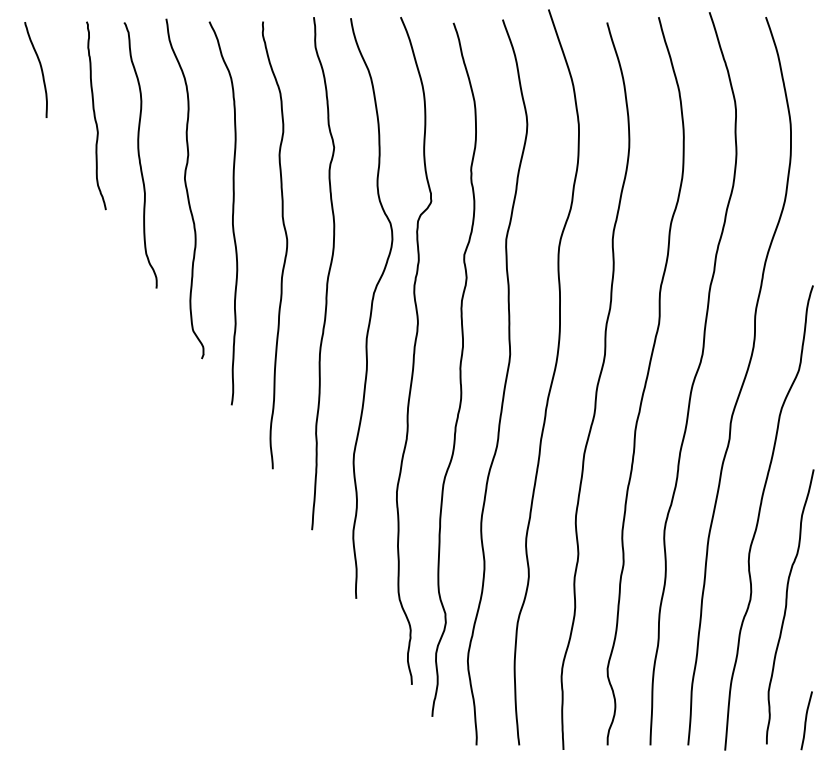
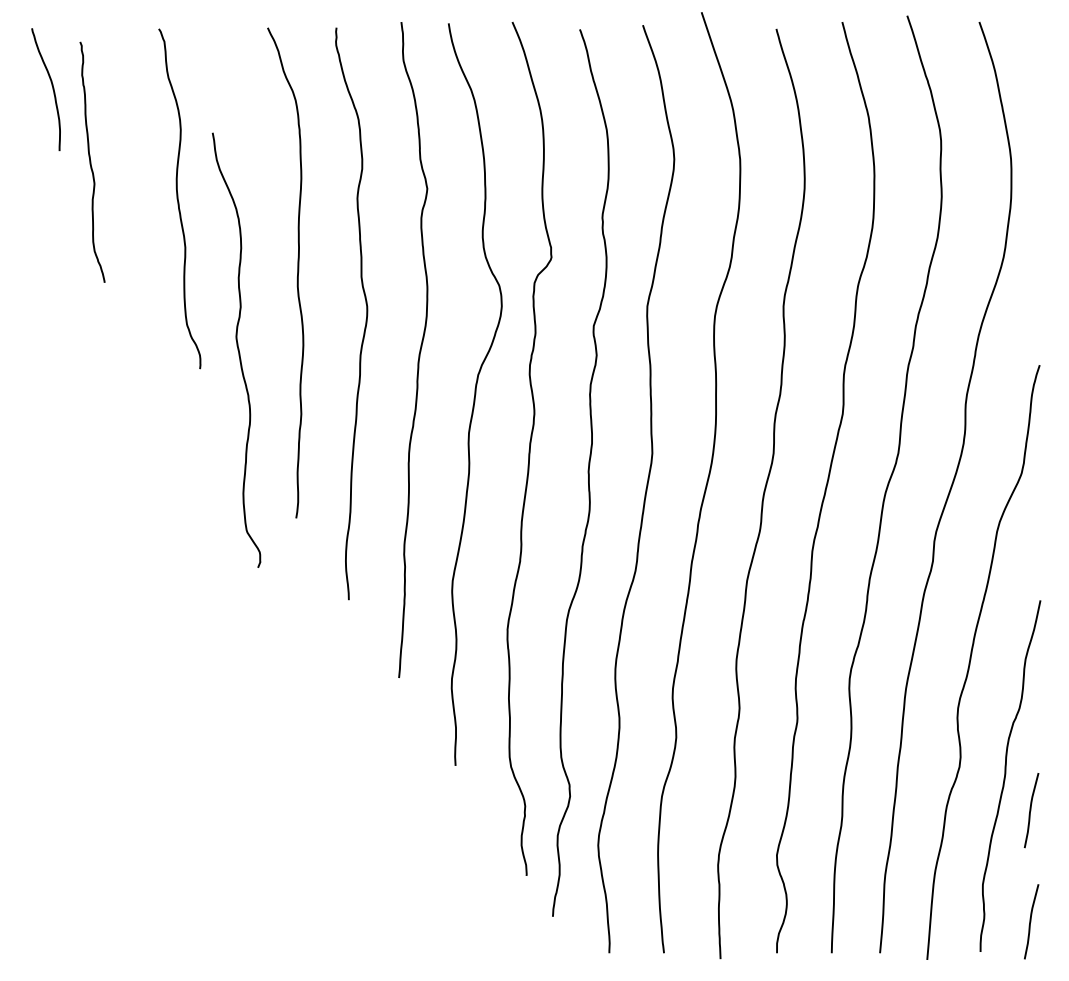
curve: (95, 115) -> (91, 161), moved
curve: (185, 188) -> (237, 349), moved
curve: (806, 633) -> (1031, 810), added

